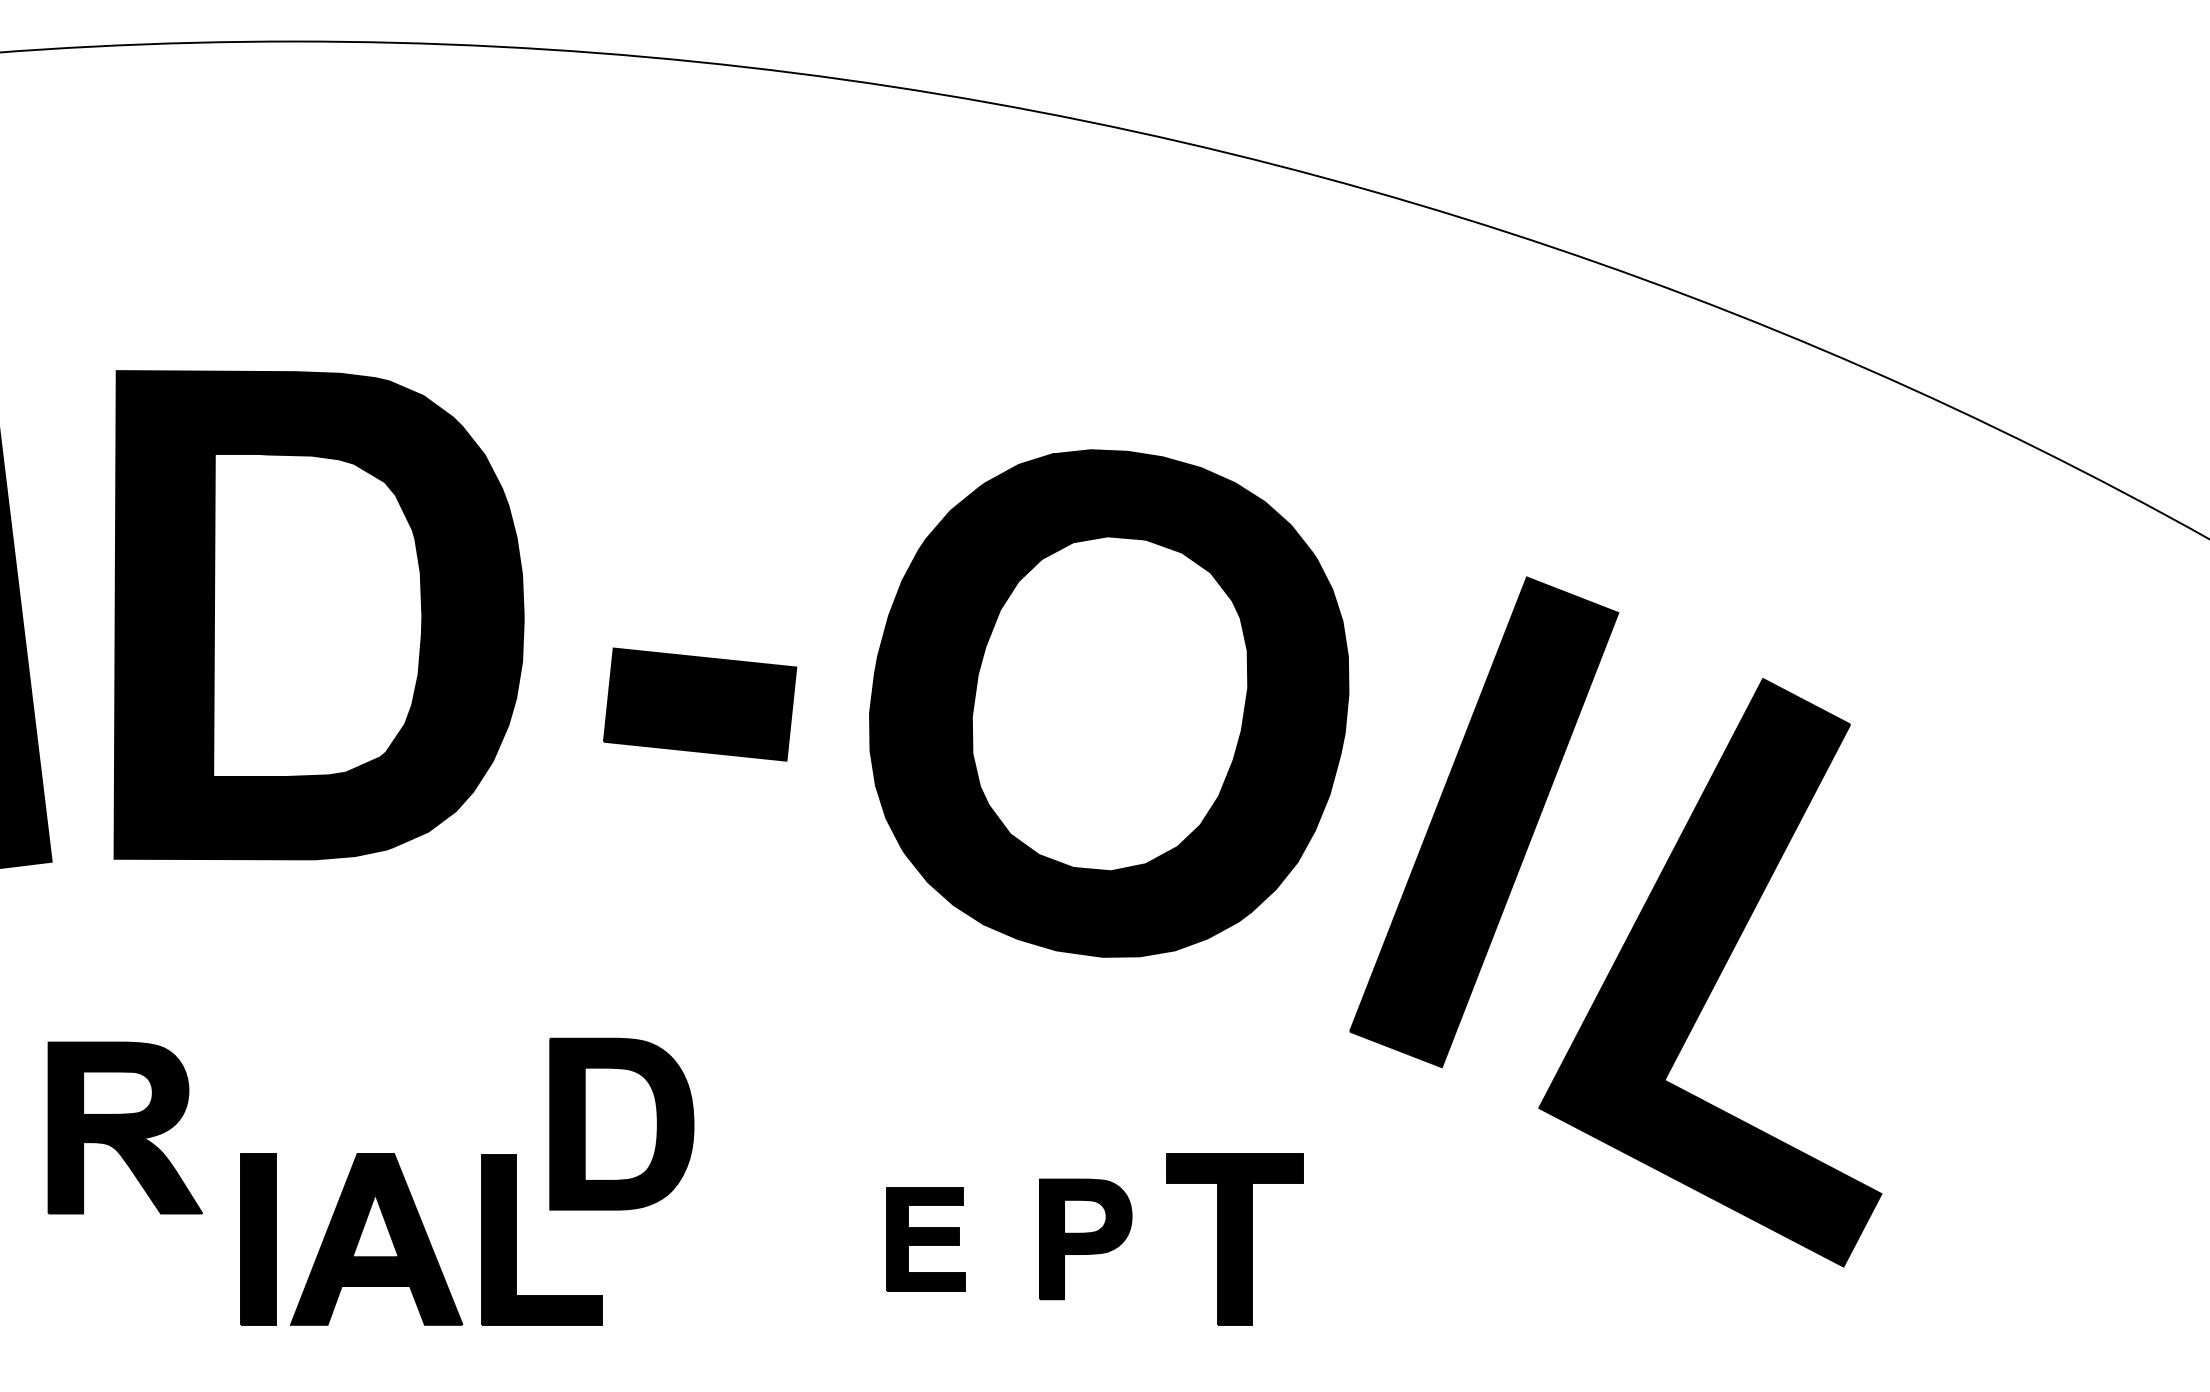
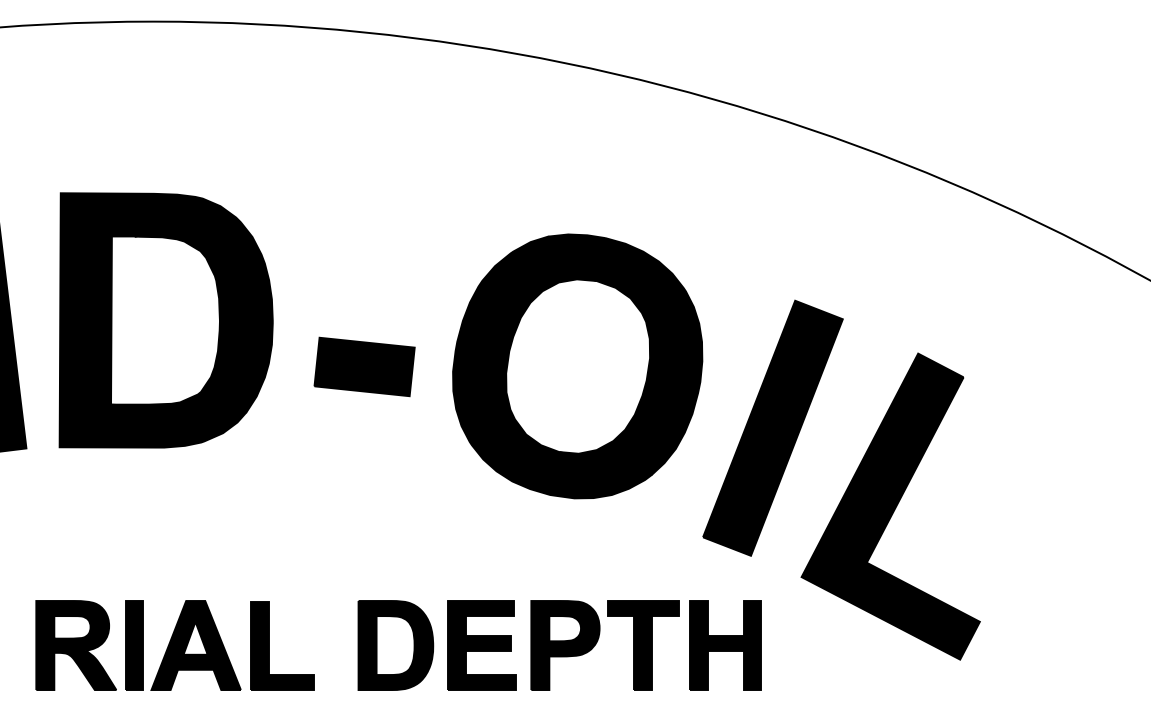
part: (621, 1124) -> (395, 645), moved
part: (123, 1128) -> (75, 645), moved
part: (924, 1239) -> (481, 645), size x1.67
part: (1085, 1239) -> (565, 645), size x1.43
part: (1393, 1239) -> (725, 645), added

